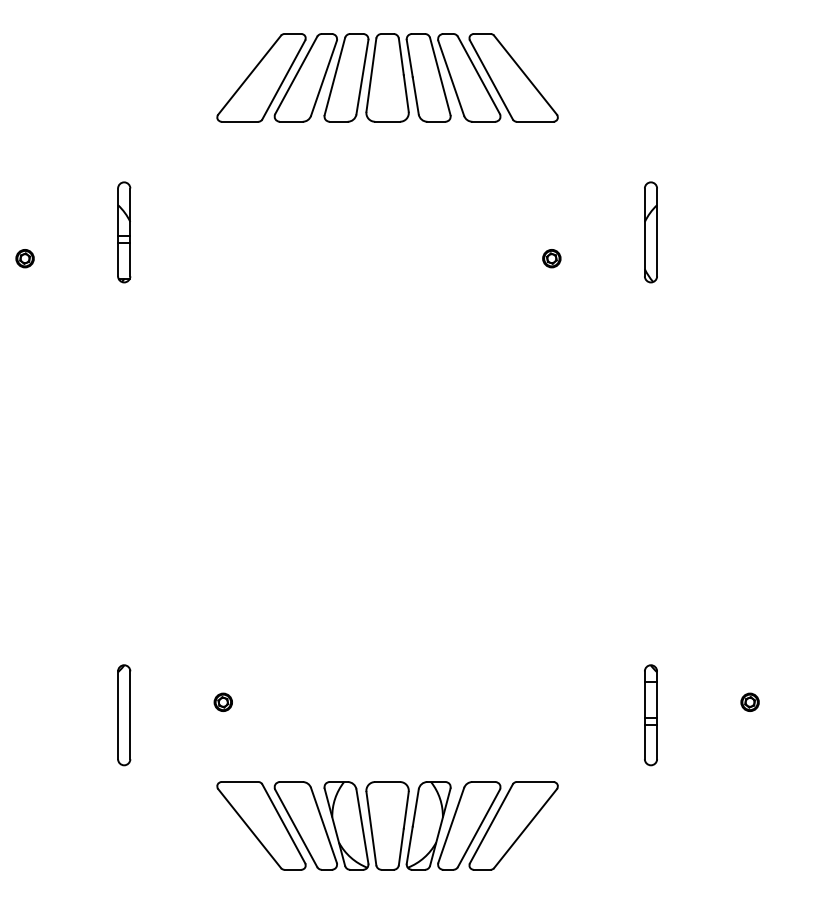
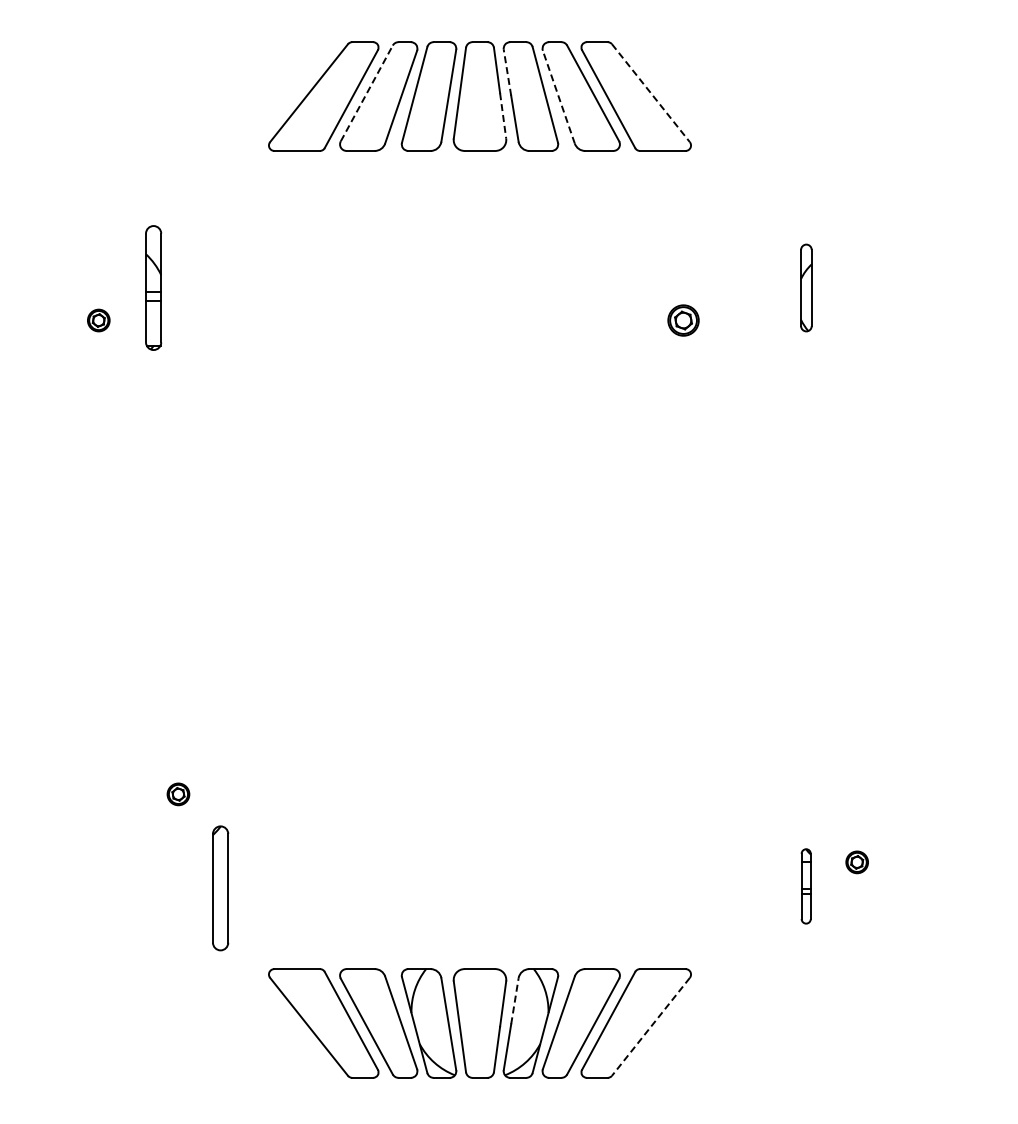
line: (409, 58) -> (507, 72), solid -> dashed
line: (296, 75) -> (367, 93), solid -> dashed
line: (525, 75) -> (650, 93), solid -> dashed
line: (450, 77) -> (558, 96), solid -> dashed
line: (406, 93) -> (503, 115), solid -> dashed
part: (651, 231) -> (806, 287), size x0.7
part: (24, 258) -> (98, 320), moved
part: (551, 258) -> (683, 320), size x1.4
part: (223, 702) -> (178, 794), moved
part: (749, 702) -> (856, 862), moved
part: (124, 715) -> (220, 888), moved
part: (650, 715) -> (805, 886), size x0.6
line: (415, 807) -> (514, 1000), solid -> dashed
line: (525, 828) -> (650, 1026), solid -> dashed

